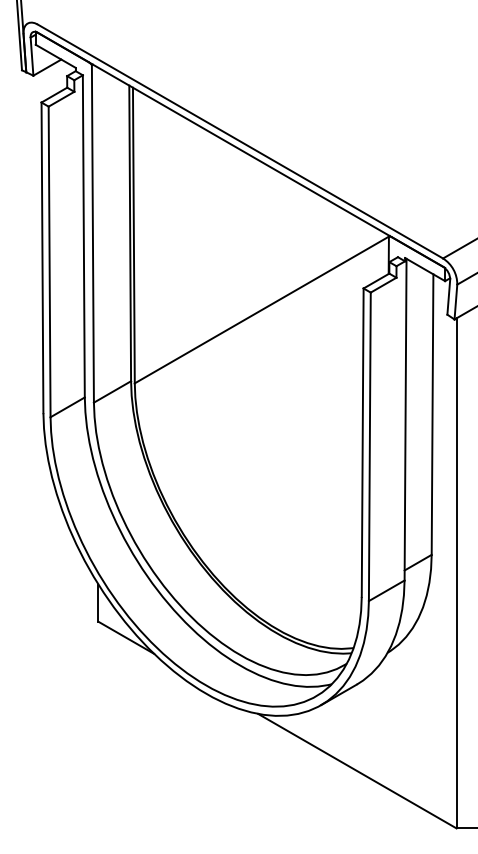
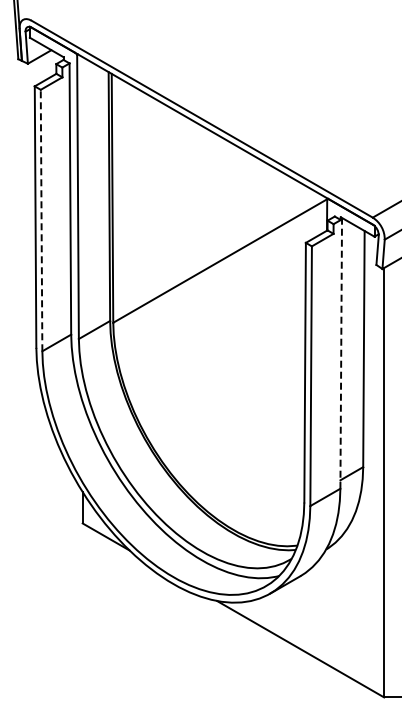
line: (49, 261) -> (41, 220), solid -> dashed
line: (405, 418) -> (341, 352), solid -> dashed

